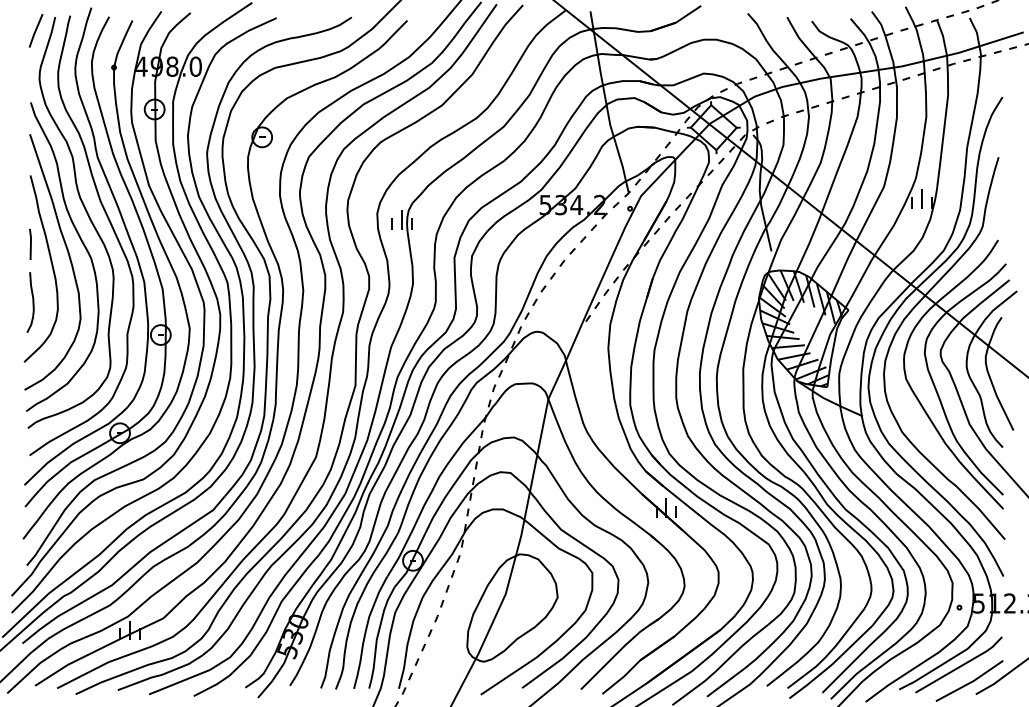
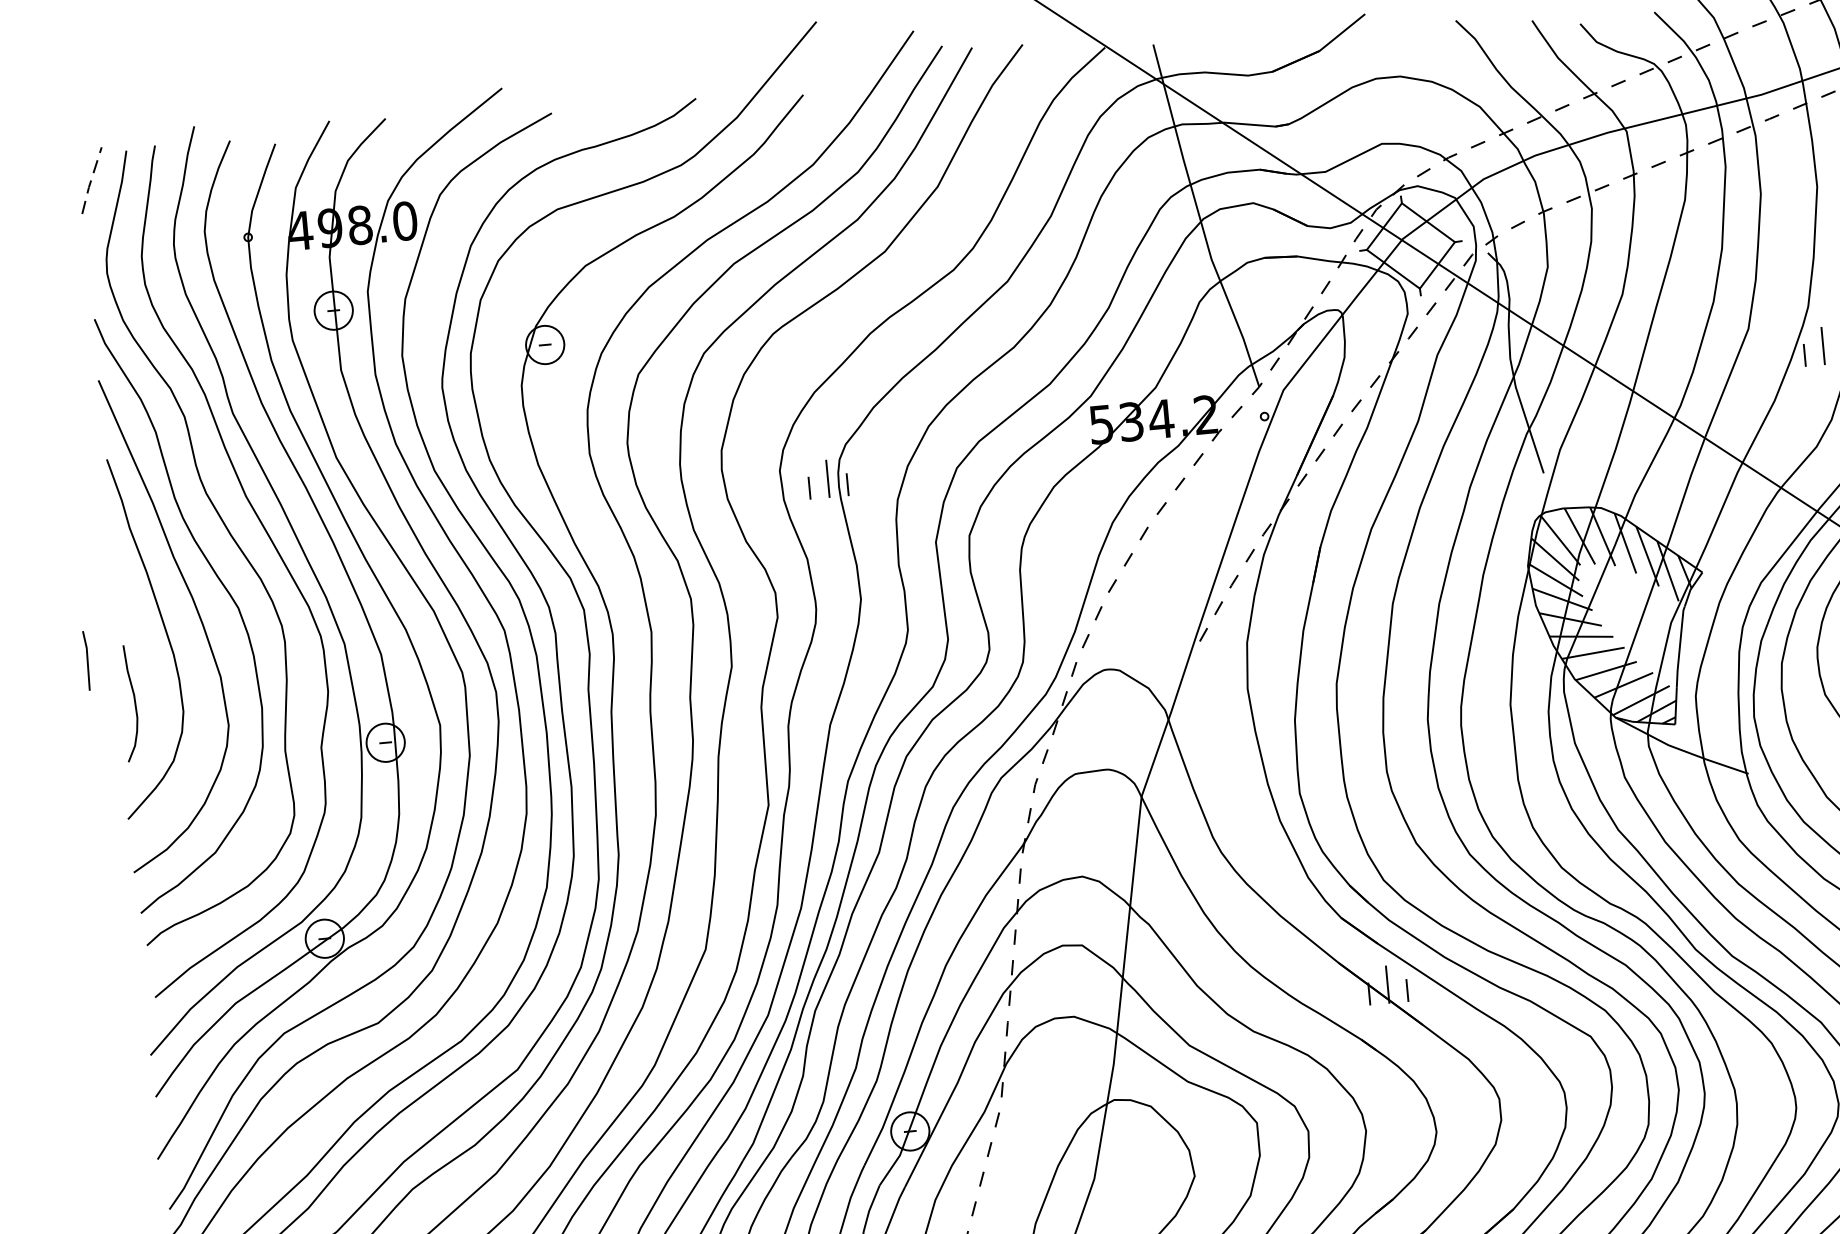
line: (35, 31) -> (90, 182), solid -> dashed
line: (30, 243) -> (86, 659), moved

